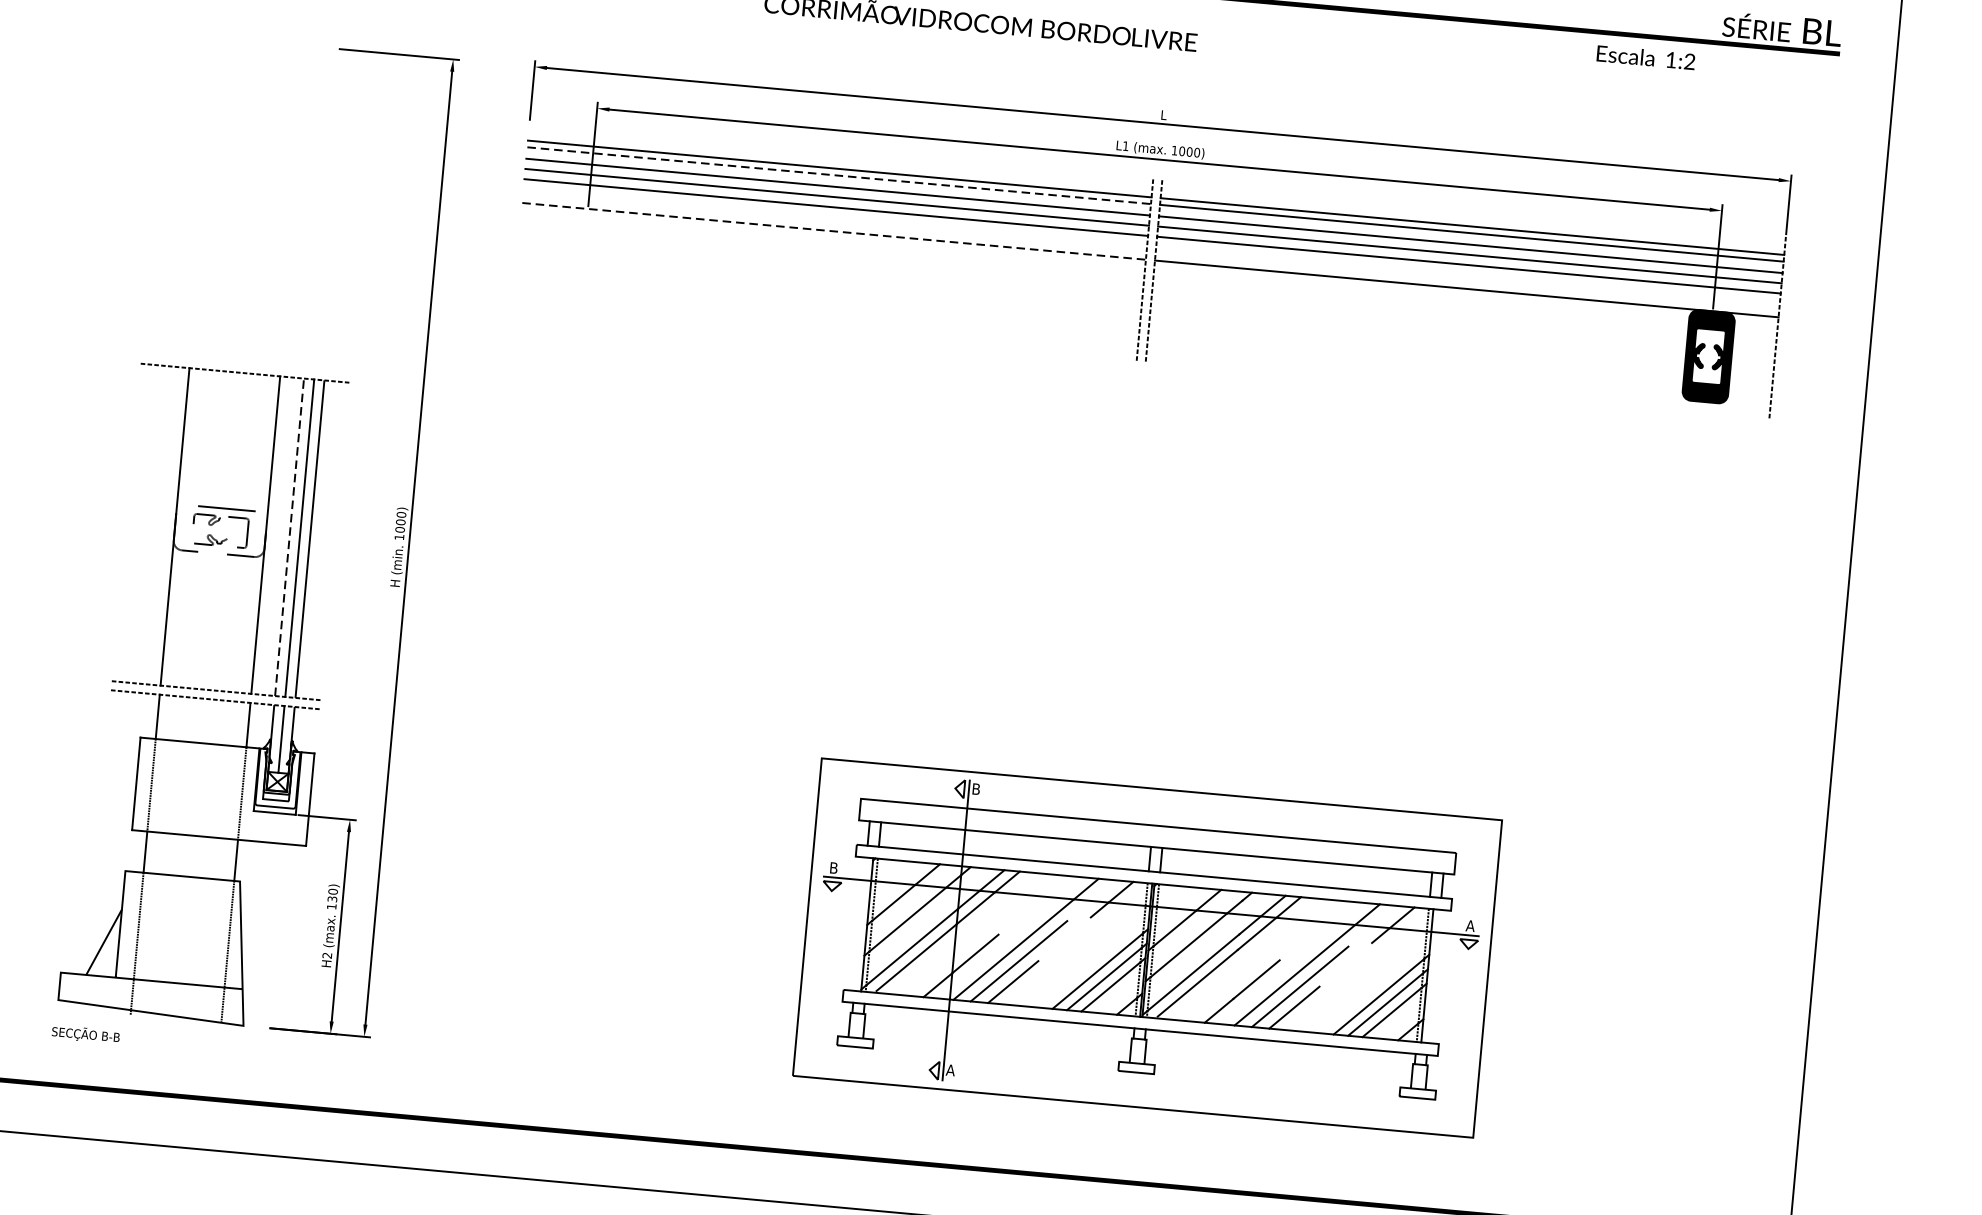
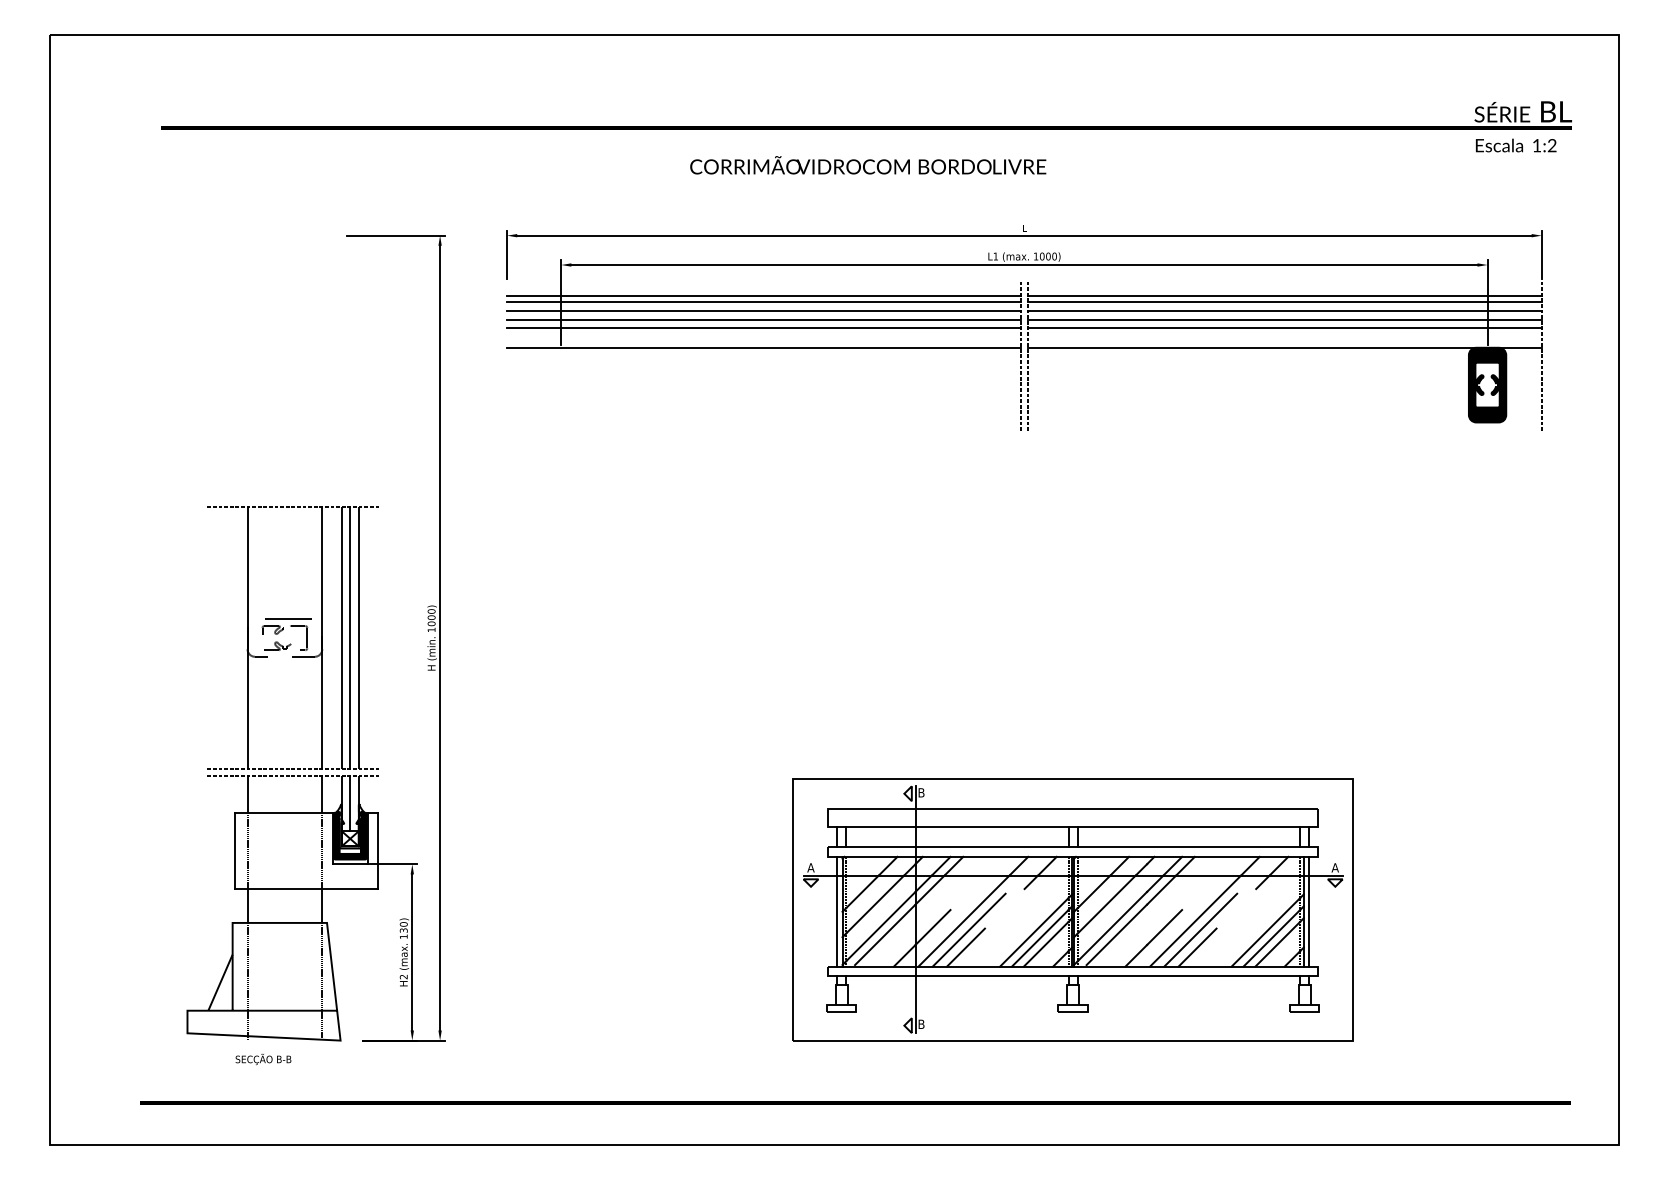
text: (1646, 57) -> (1516, 145), moved
line: (838, 175) -> (763, 301), dashed -> solid
line: (833, 230) -> (763, 347), dashed -> solid
line: (289, 537) -> (341, 638), dashed -> solid
fill: (277, 777) -> (349, 835), added
text: (833, 867) -> (810, 867), B -> A
line: (859, 923) -> (836, 911), added
line: (1434, 976) -> (1309, 911), added
text: (85, 1034) -> (263, 1059), moved
text: (950, 1069) -> (921, 1023), A -> B

